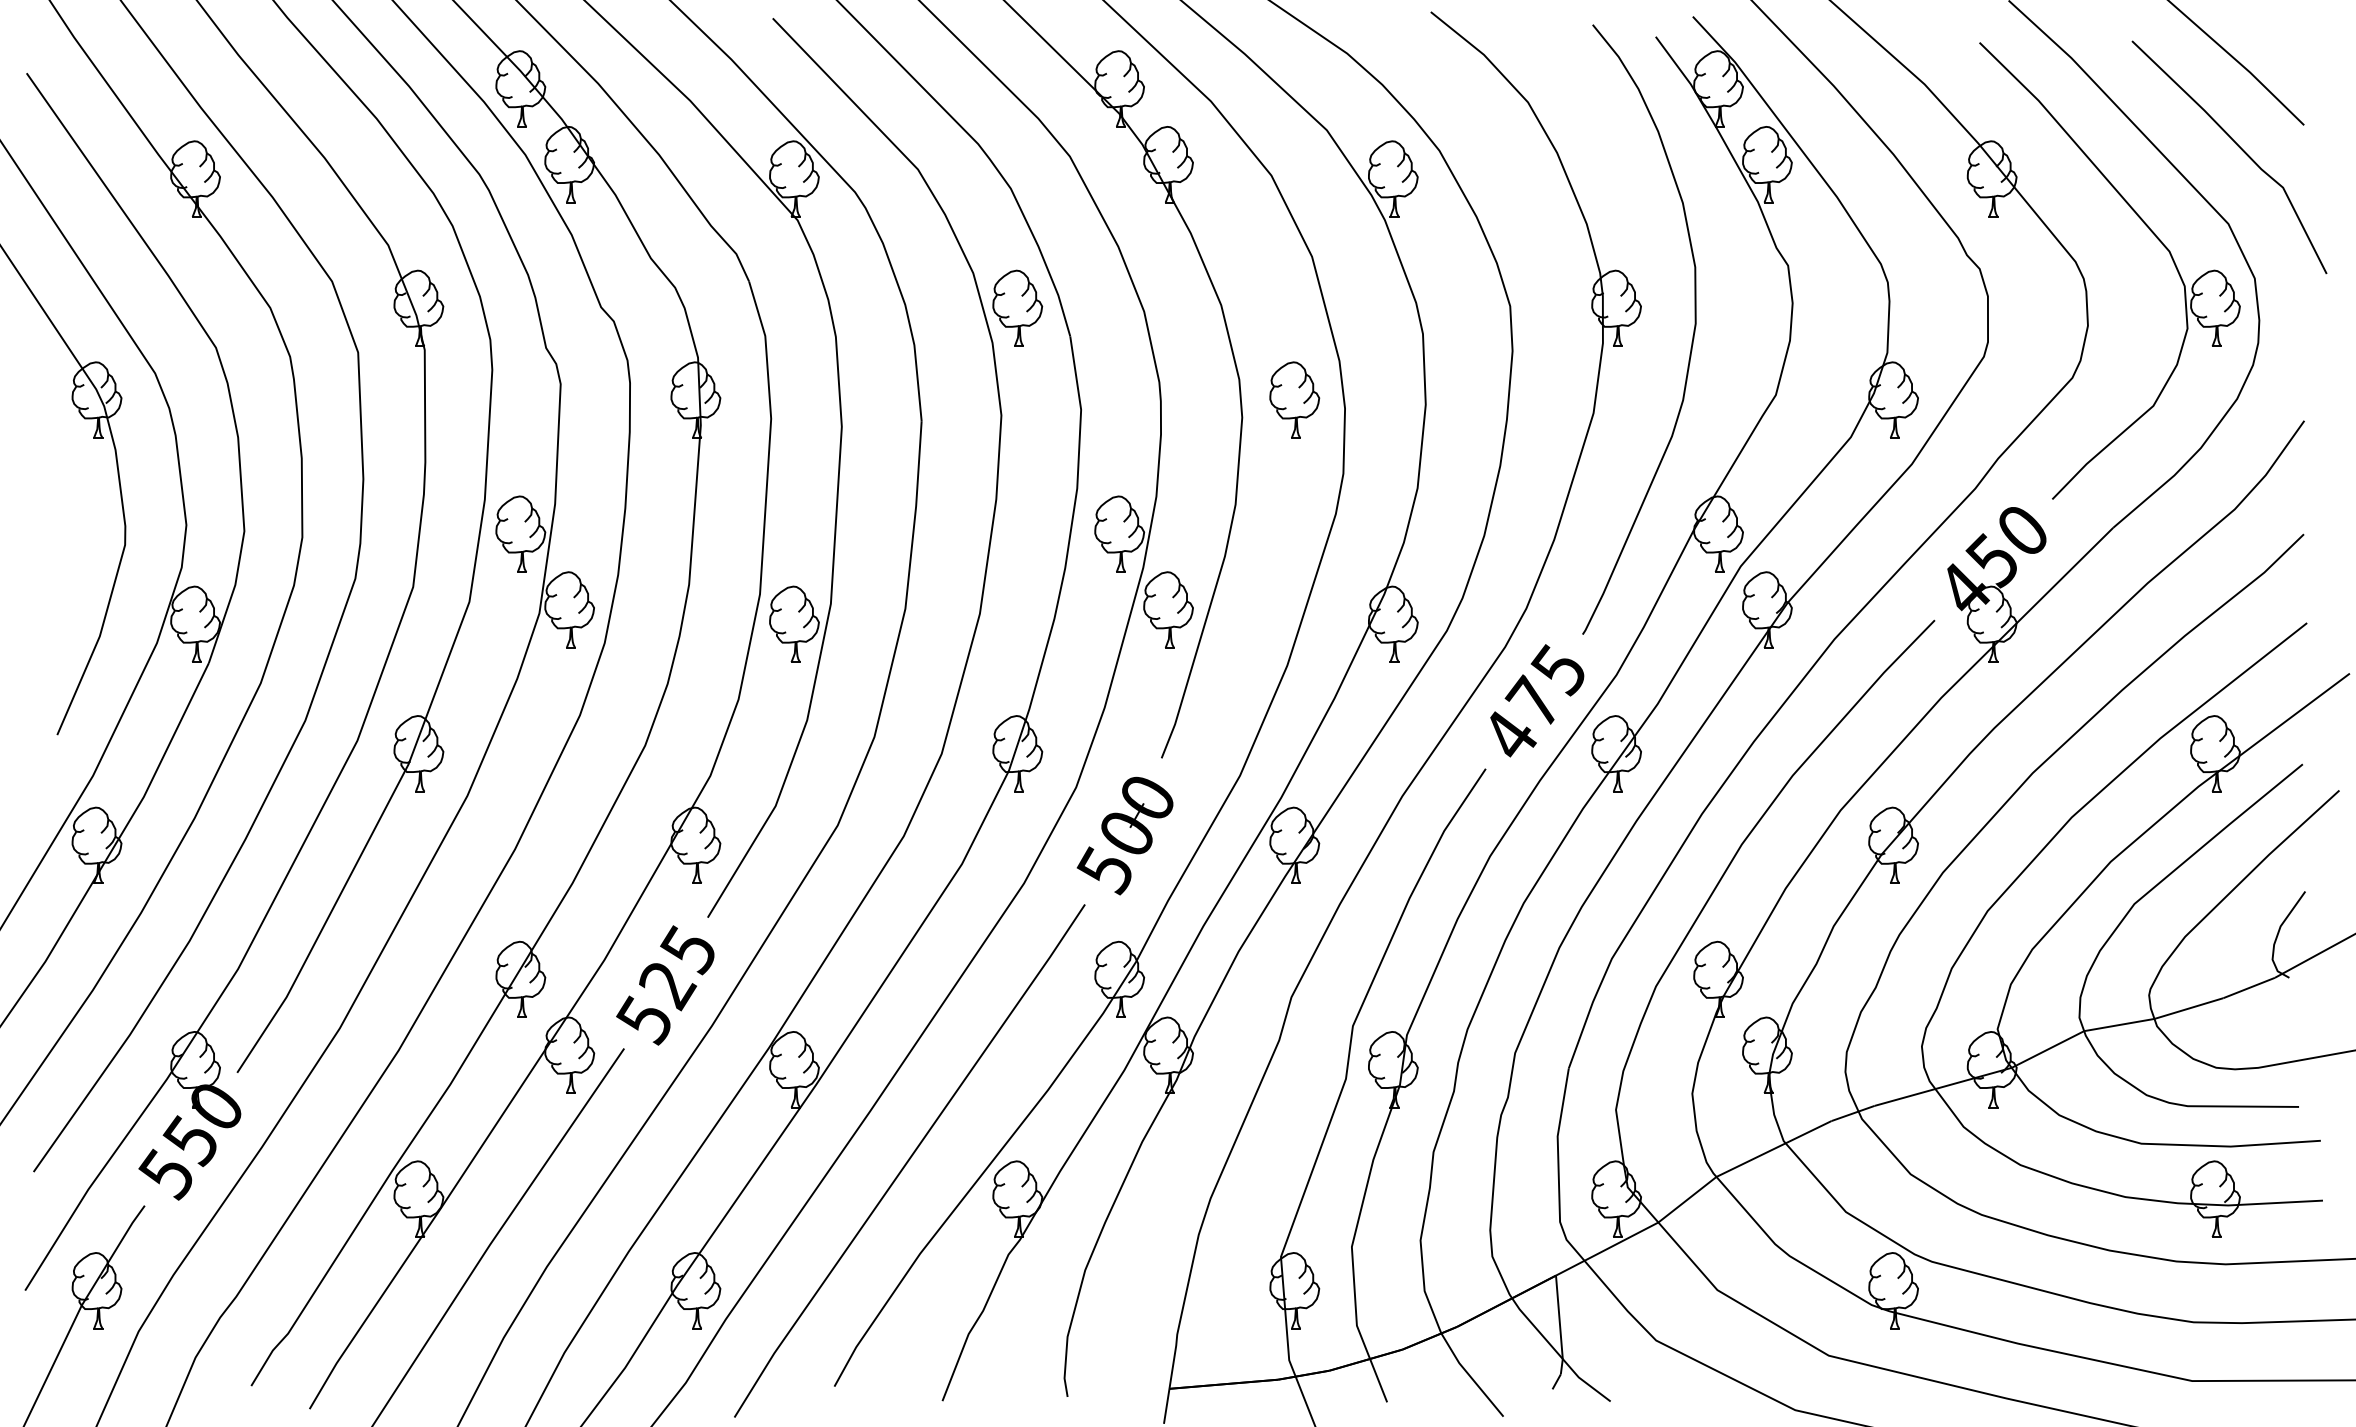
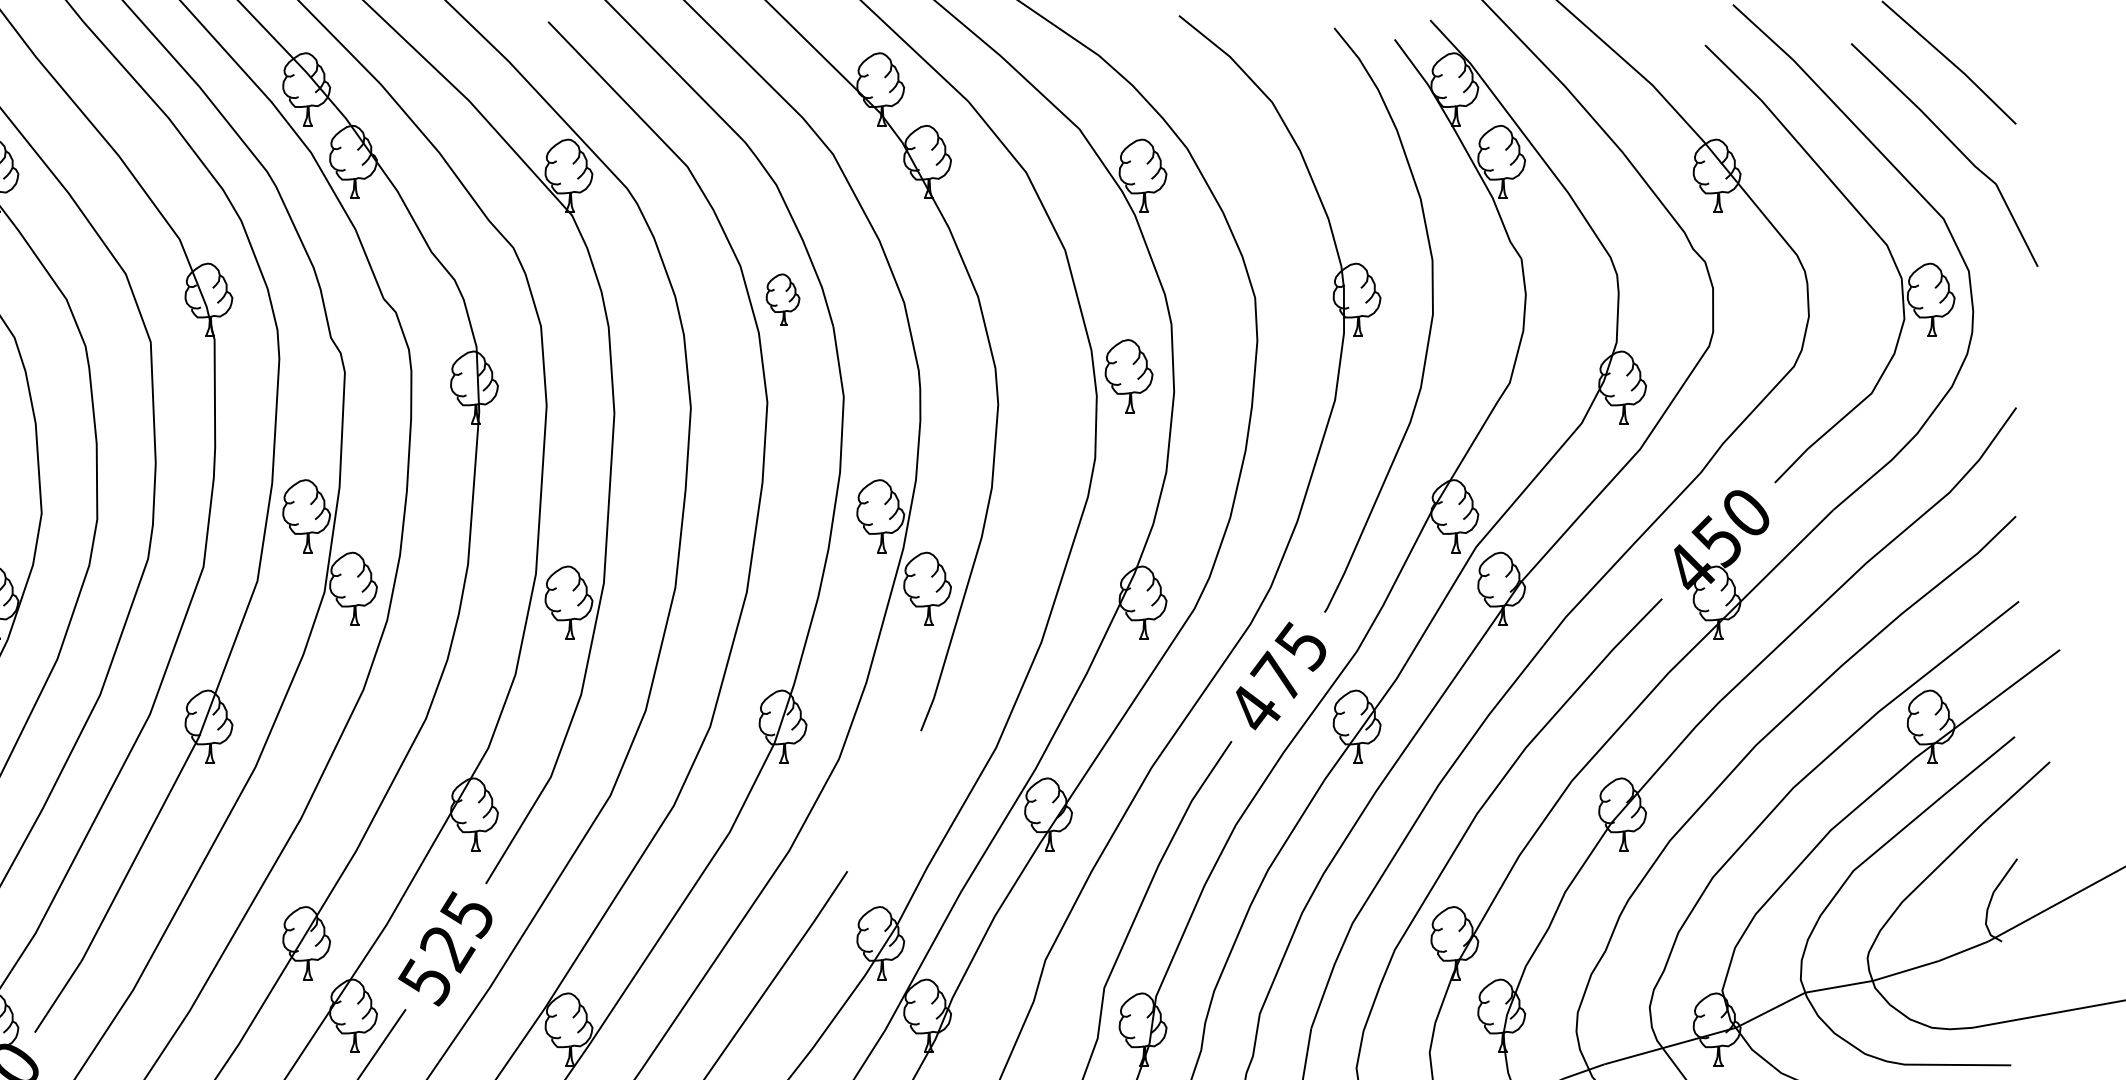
part: (1017, 307) -> (782, 298), size x0.7
part: (1294, 399) -> (1128, 375), moved
part: (1124, 835) -> (885, 805), removed

